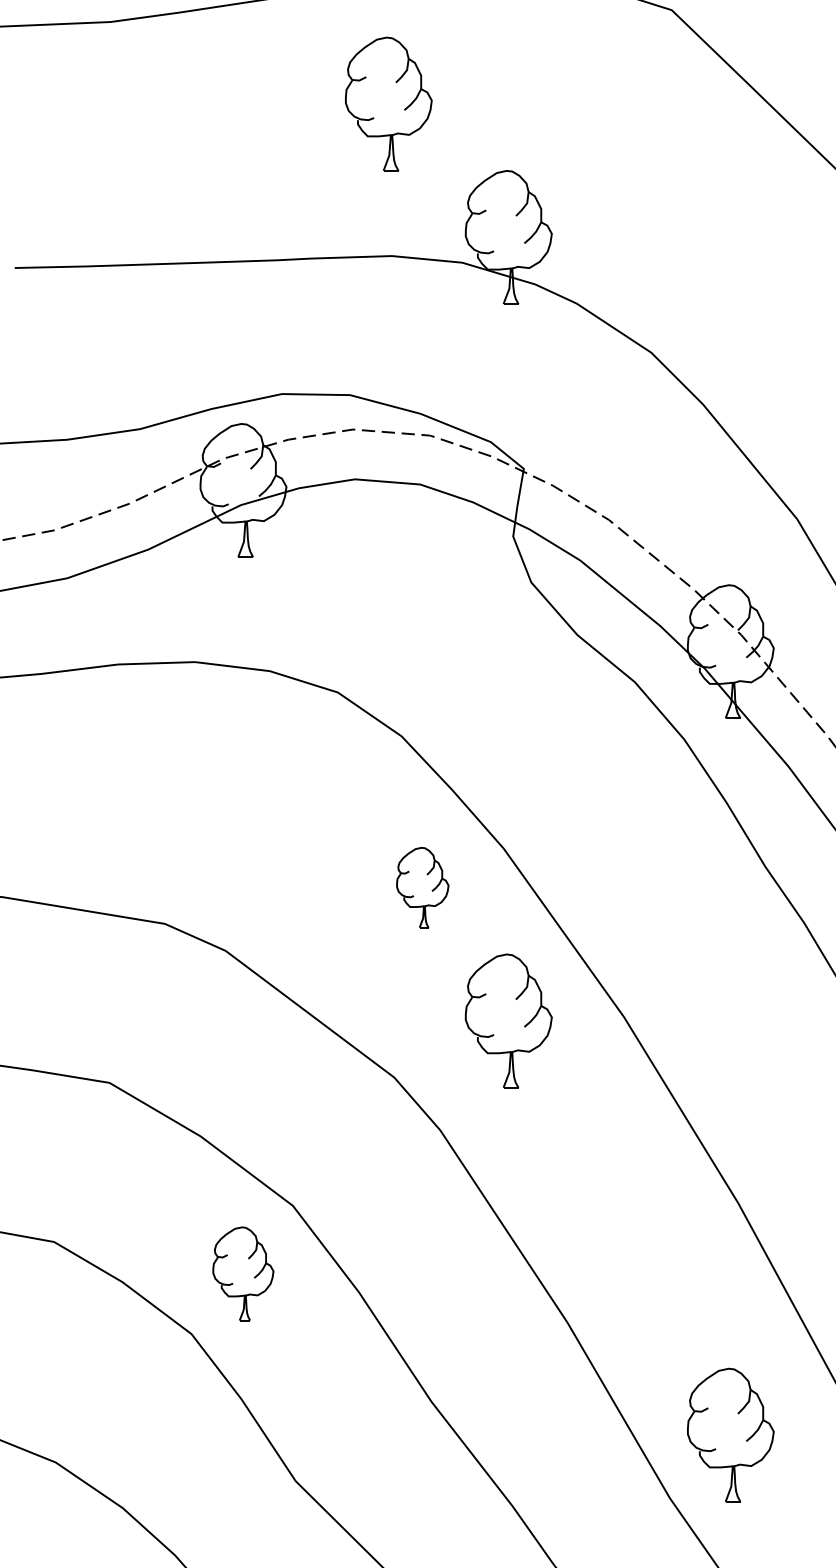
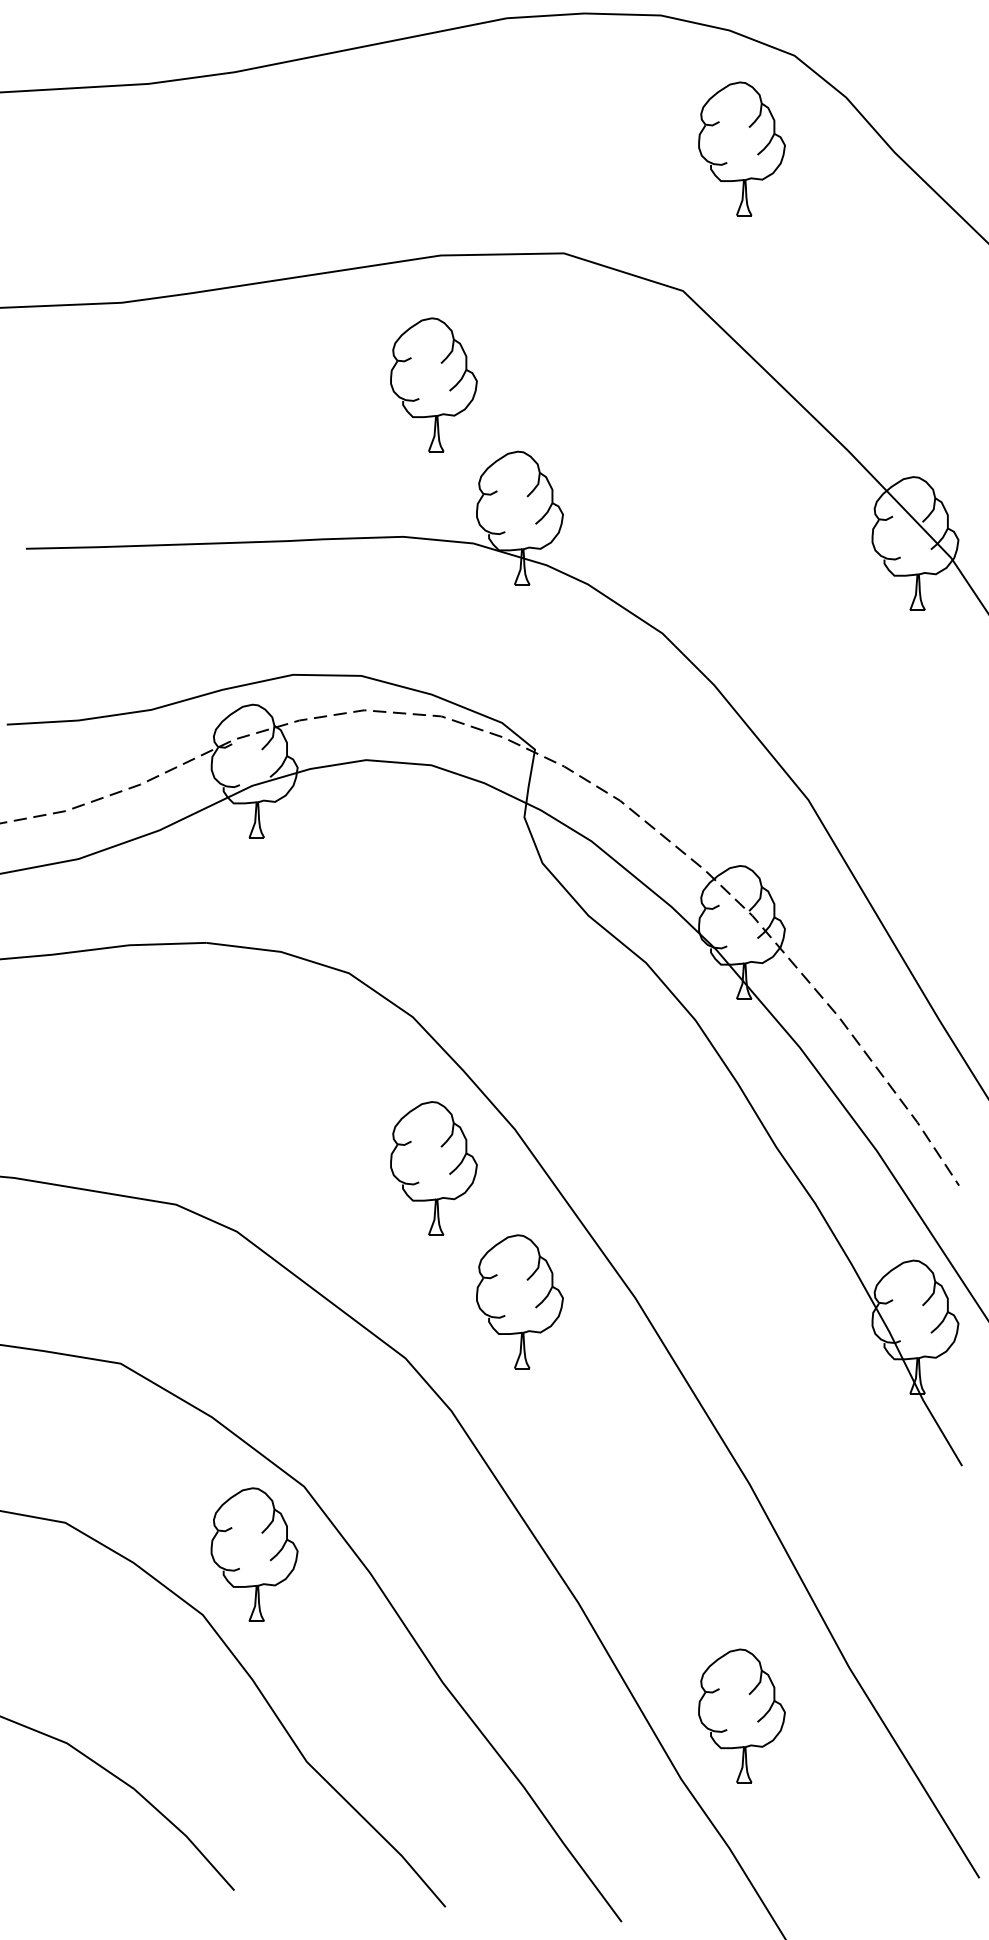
part: (388, 103) -> (433, 384), moved
part: (422, 887) -> (433, 1168), size x1.67
part: (243, 1273) -> (254, 1554), size x1.43

